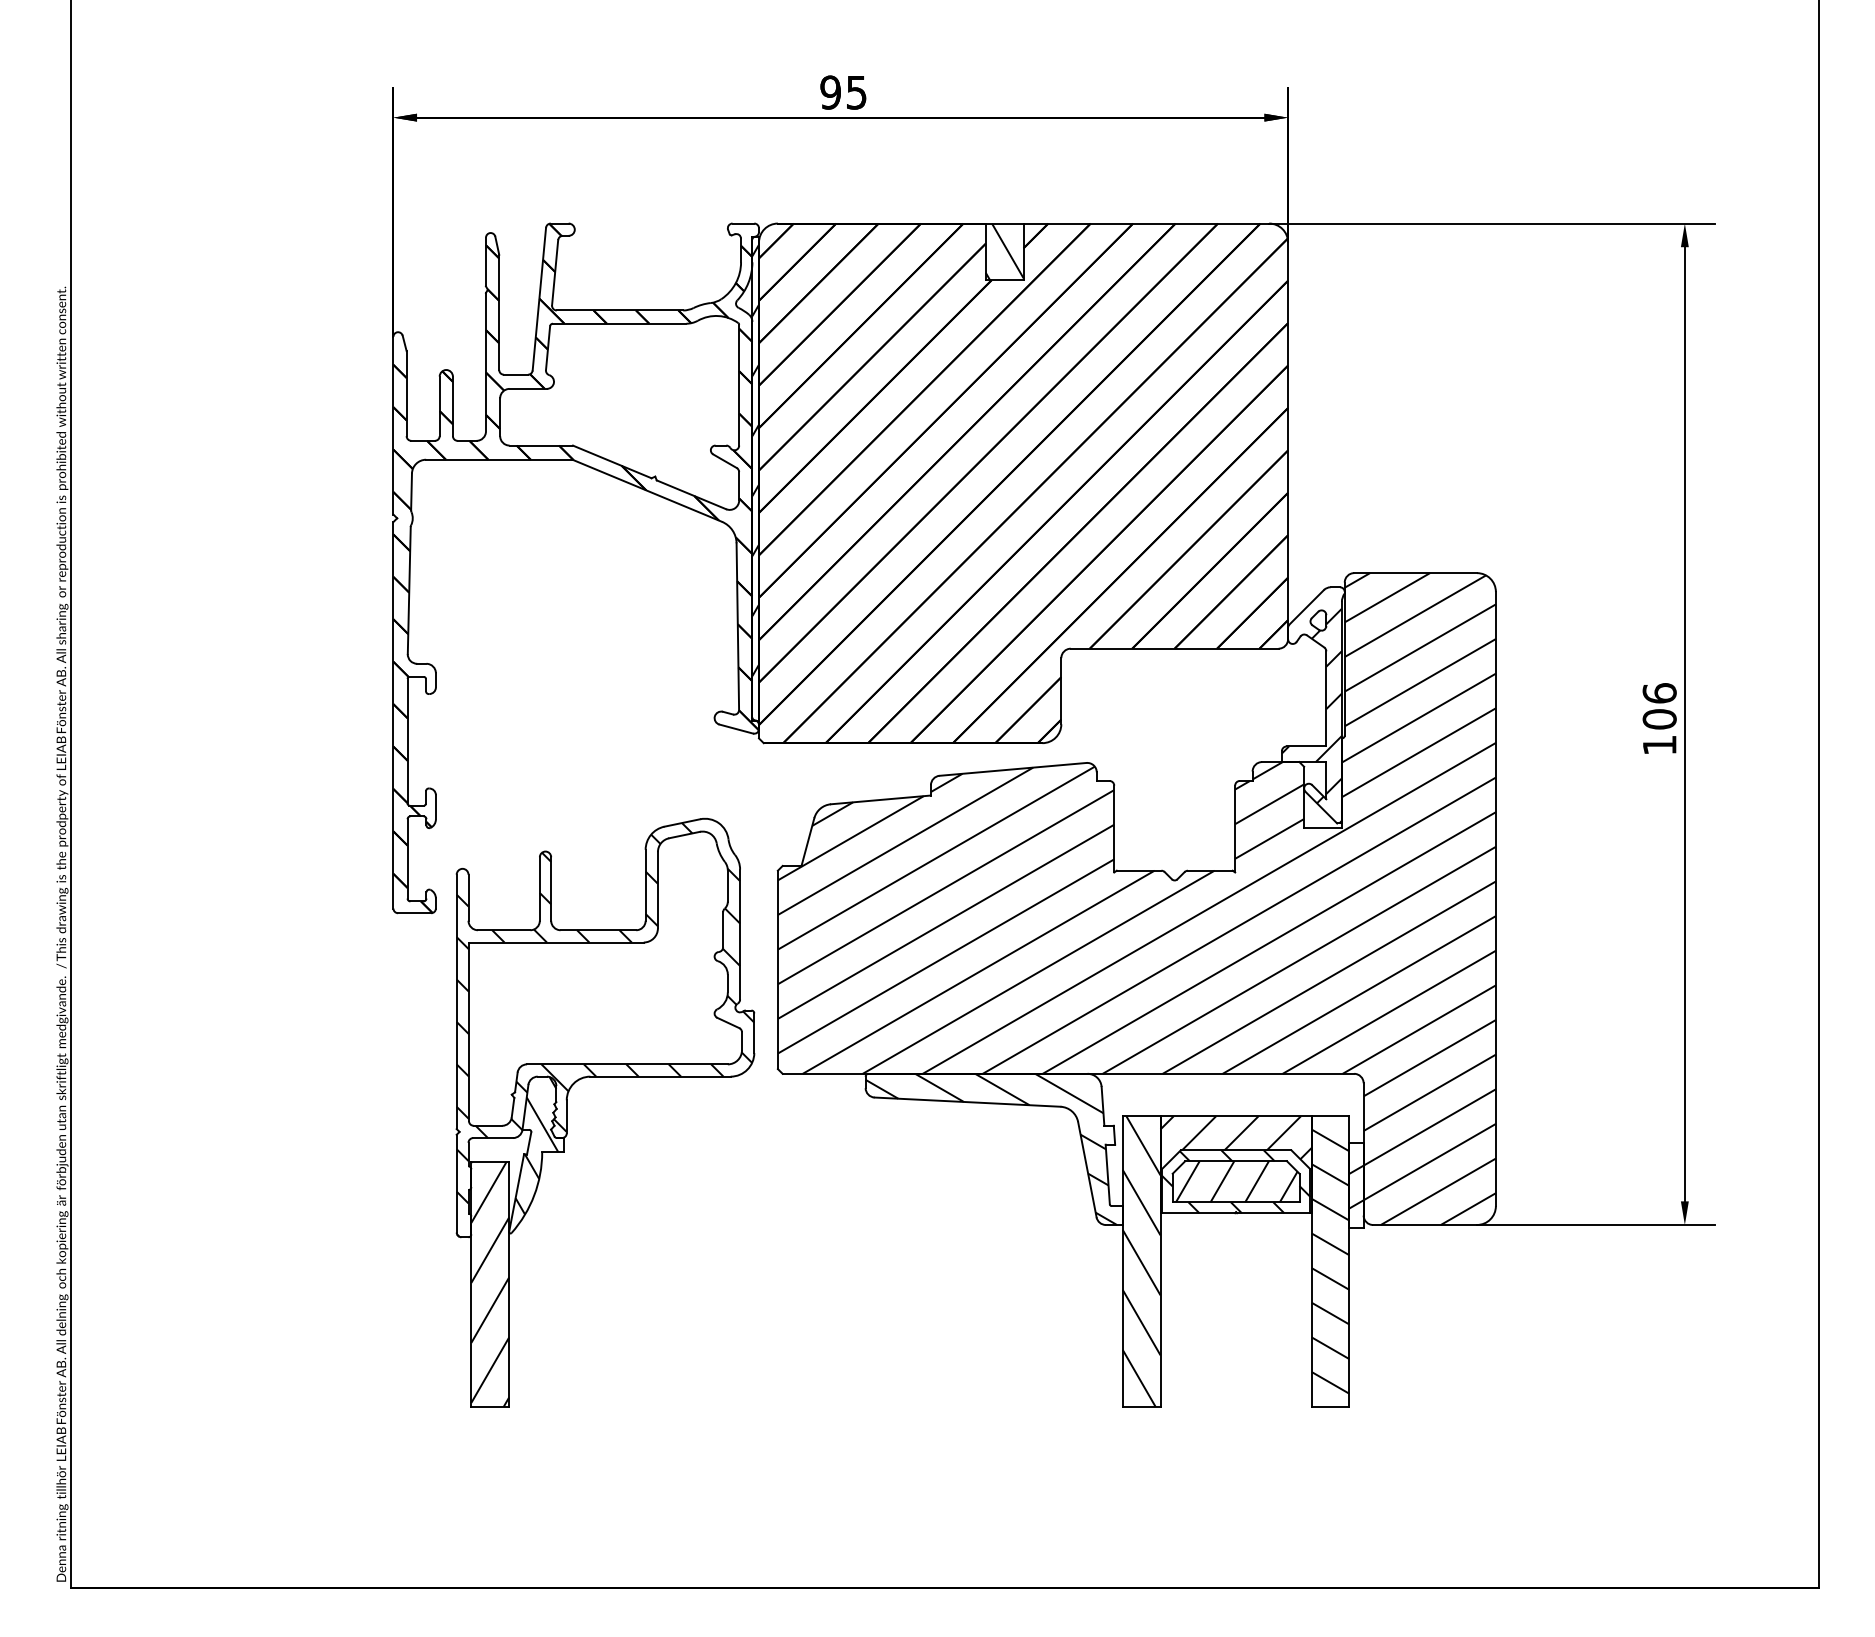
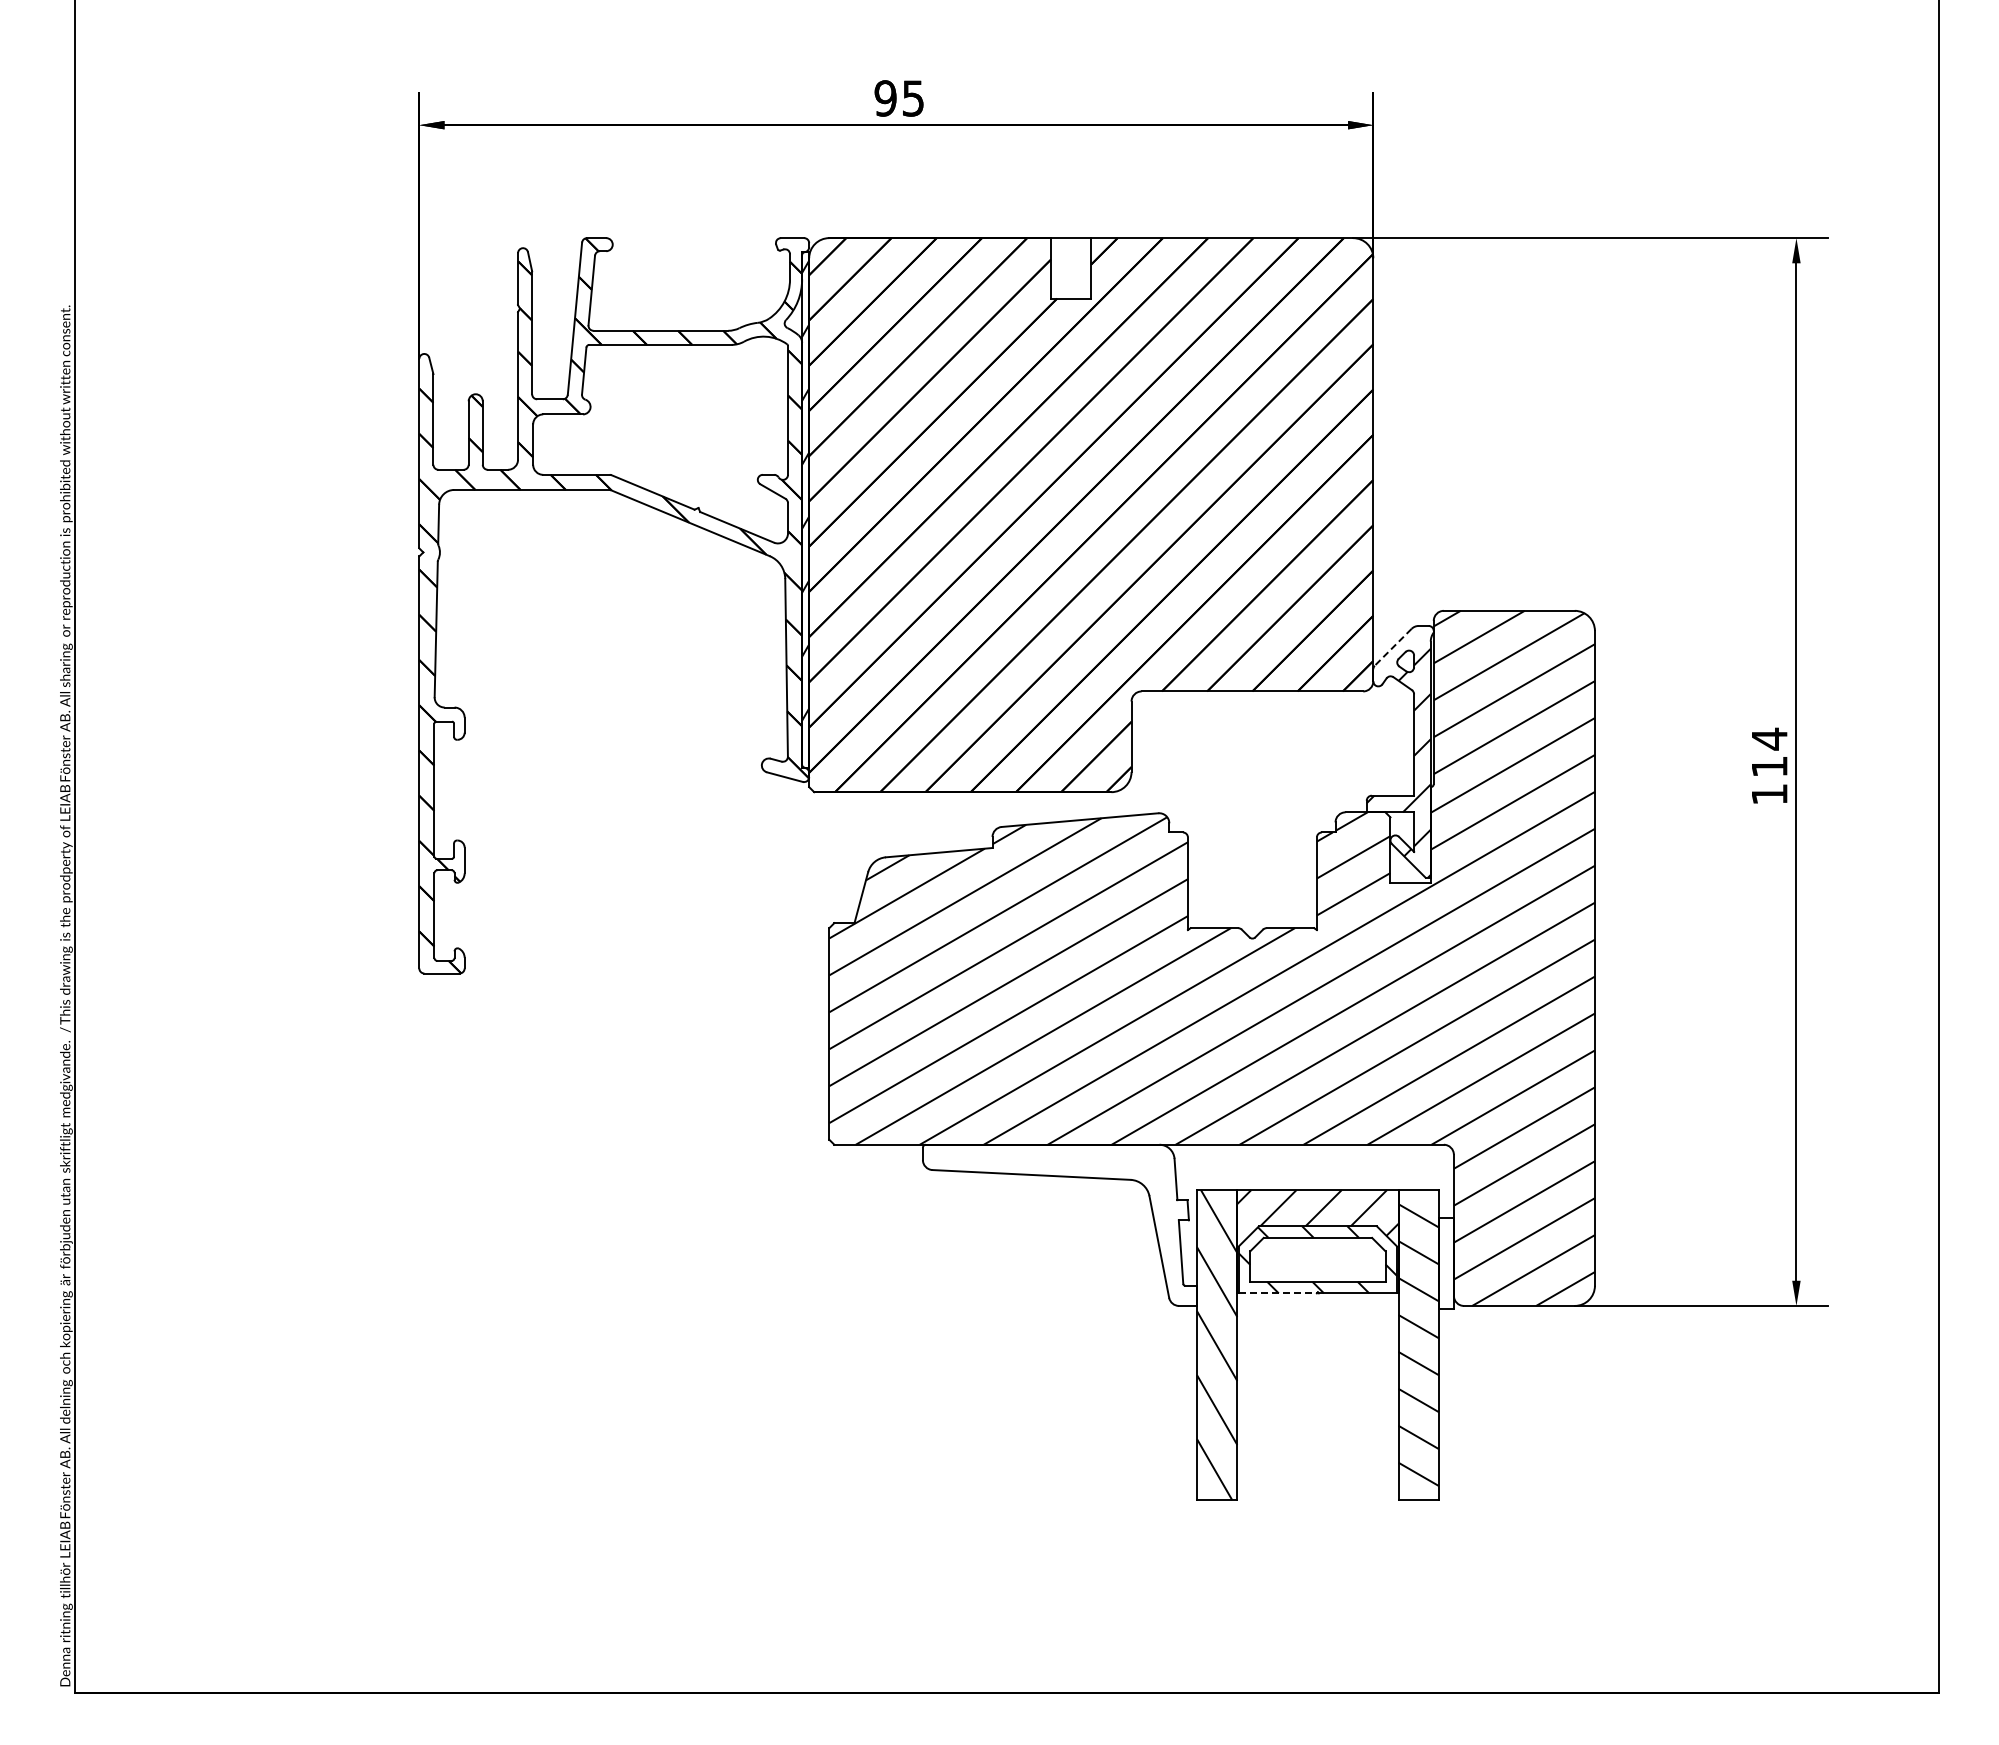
hatch: (1004, 252) -> (1070, 268), removed
line: (1306, 607) -> (1392, 647), solid -> dashed
text: (1659, 705) -> (1769, 752), 106 -> 114
part: (604, 1077) -> (644, 1148), removed
hatch: (990, 1148) -> (1056, 1224), removed
hatch: (1236, 1181) -> (1318, 1259), removed
hatch: (1355, 1187) -> (1445, 1265), removed
line: (1199, 1213) -> (1278, 1293), solid -> dashed

